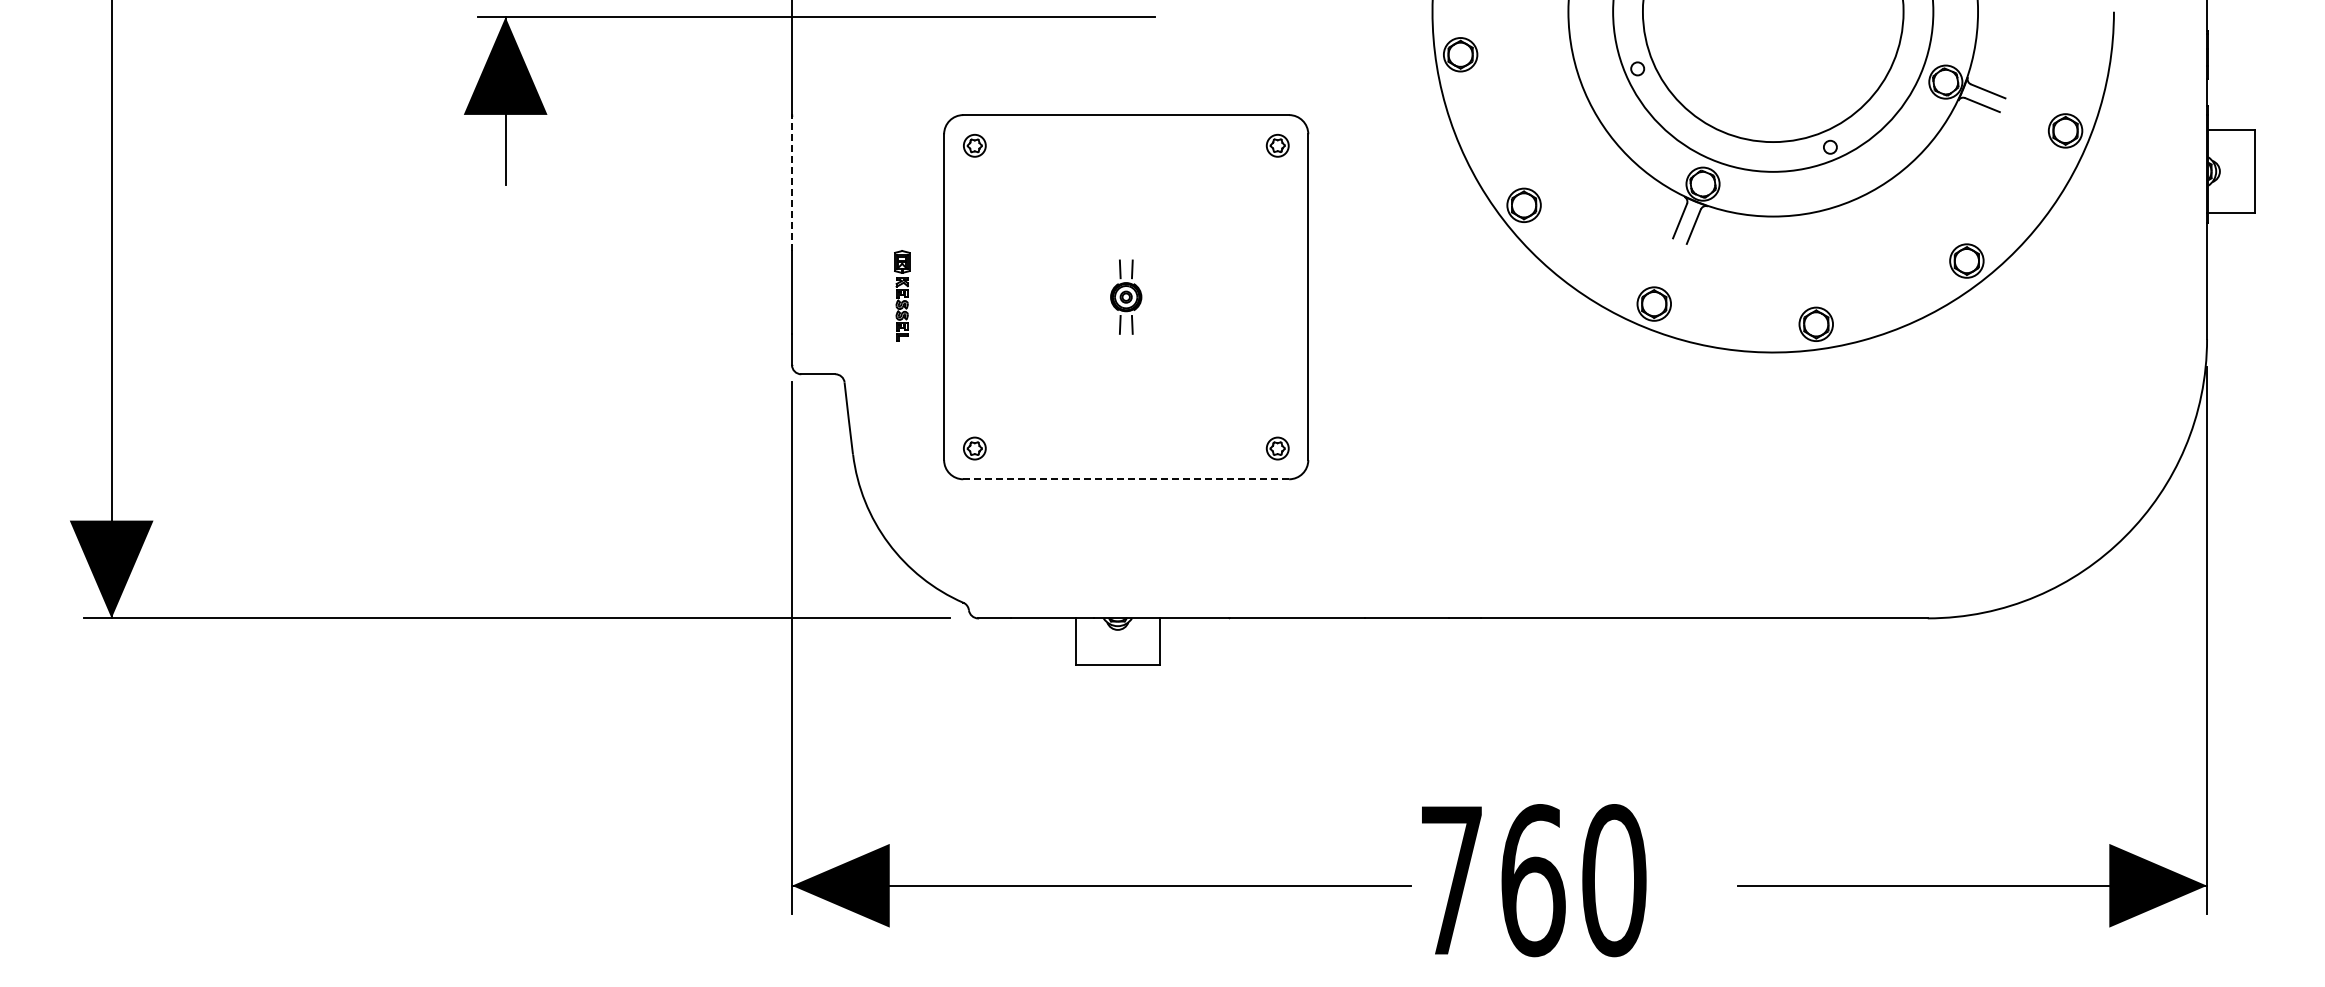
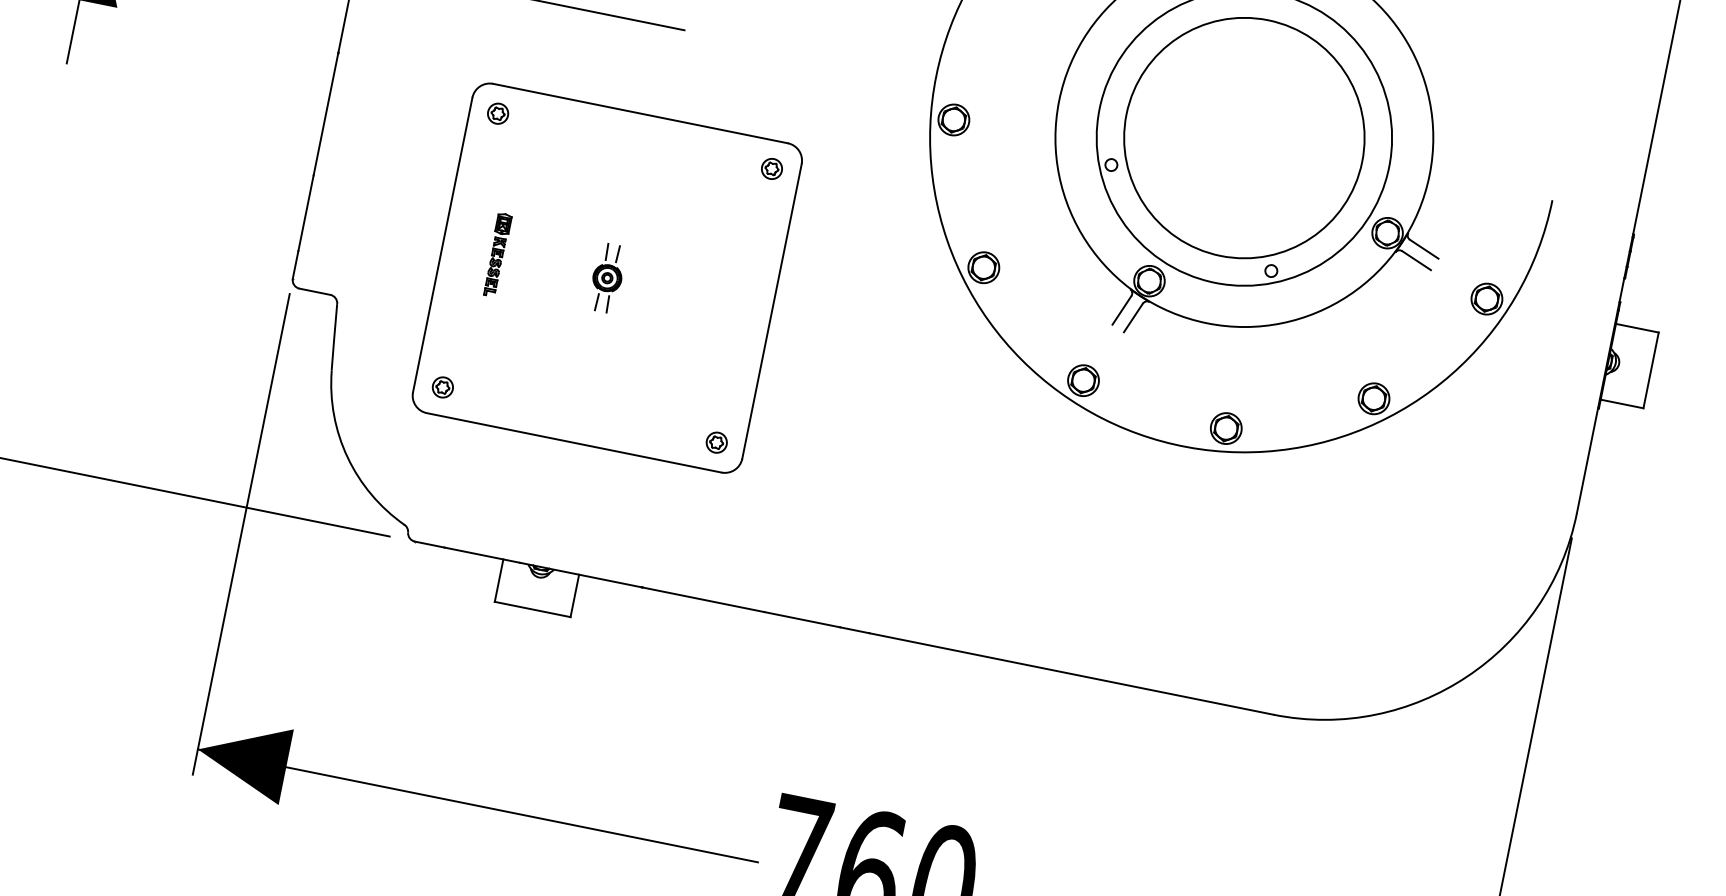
line: (791, 183) -> (325, 114), dashed -> solid
part: (902, 295) -> (497, 254), moved
line: (1126, 479) -> (574, 443), dashed -> solid

